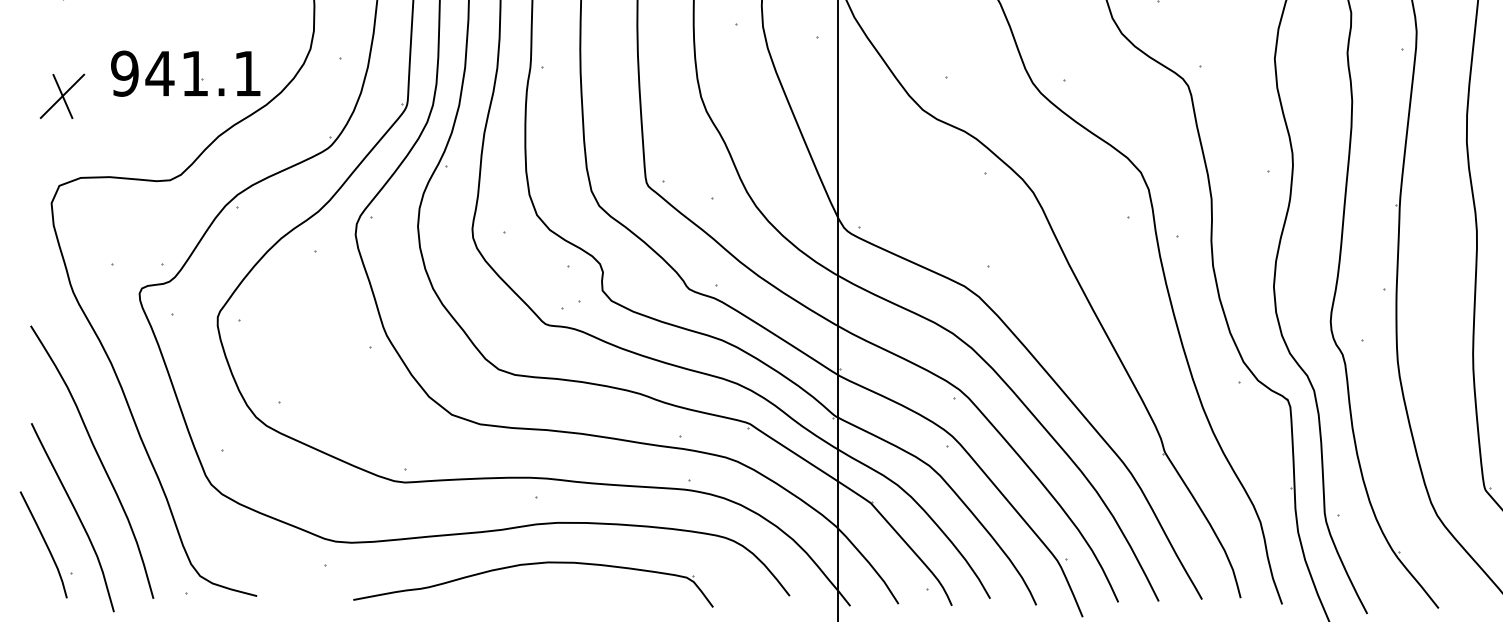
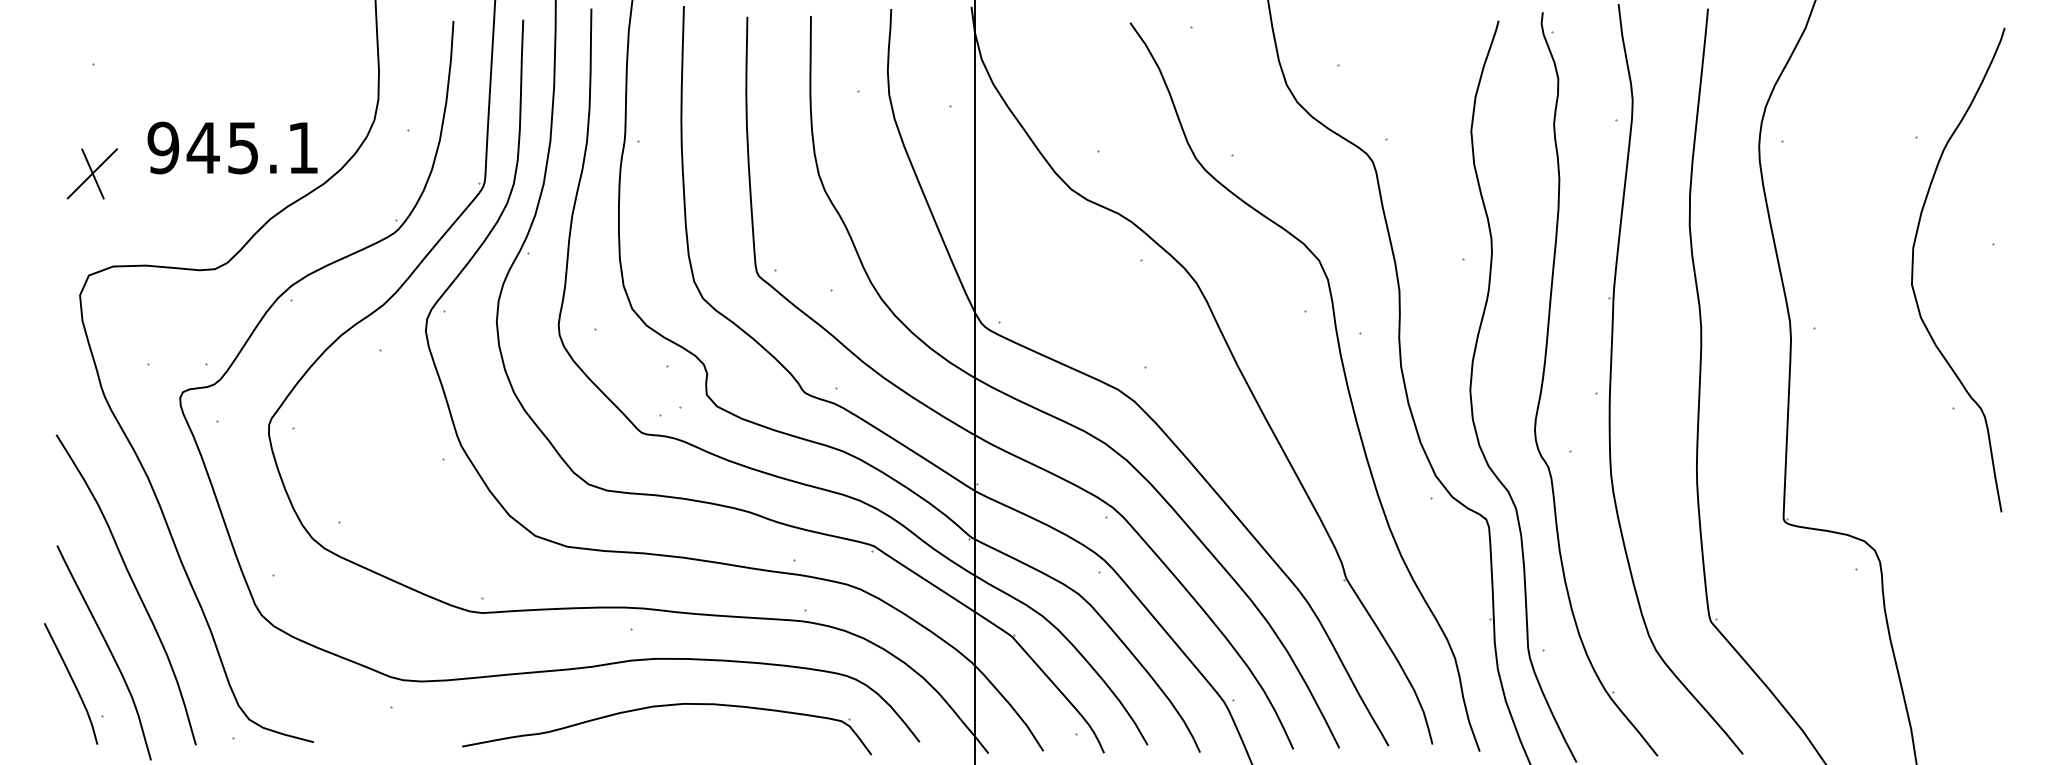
text: (194, 74) -> (242, 148), 941.1 -> 945.1
part: (533, 564) -> (667, 706), moved

